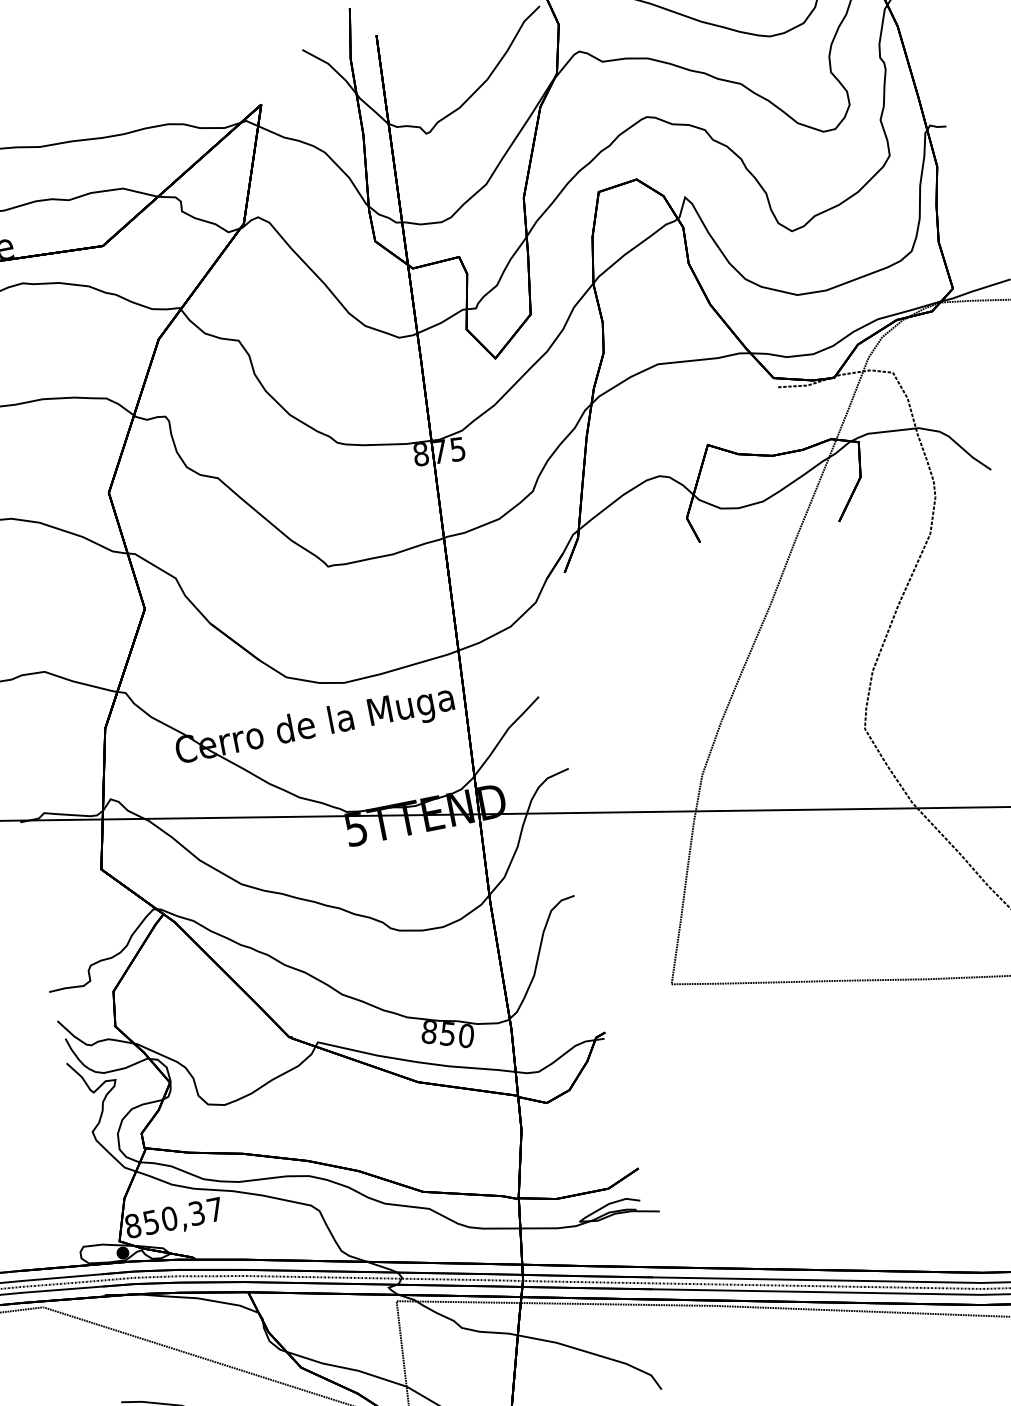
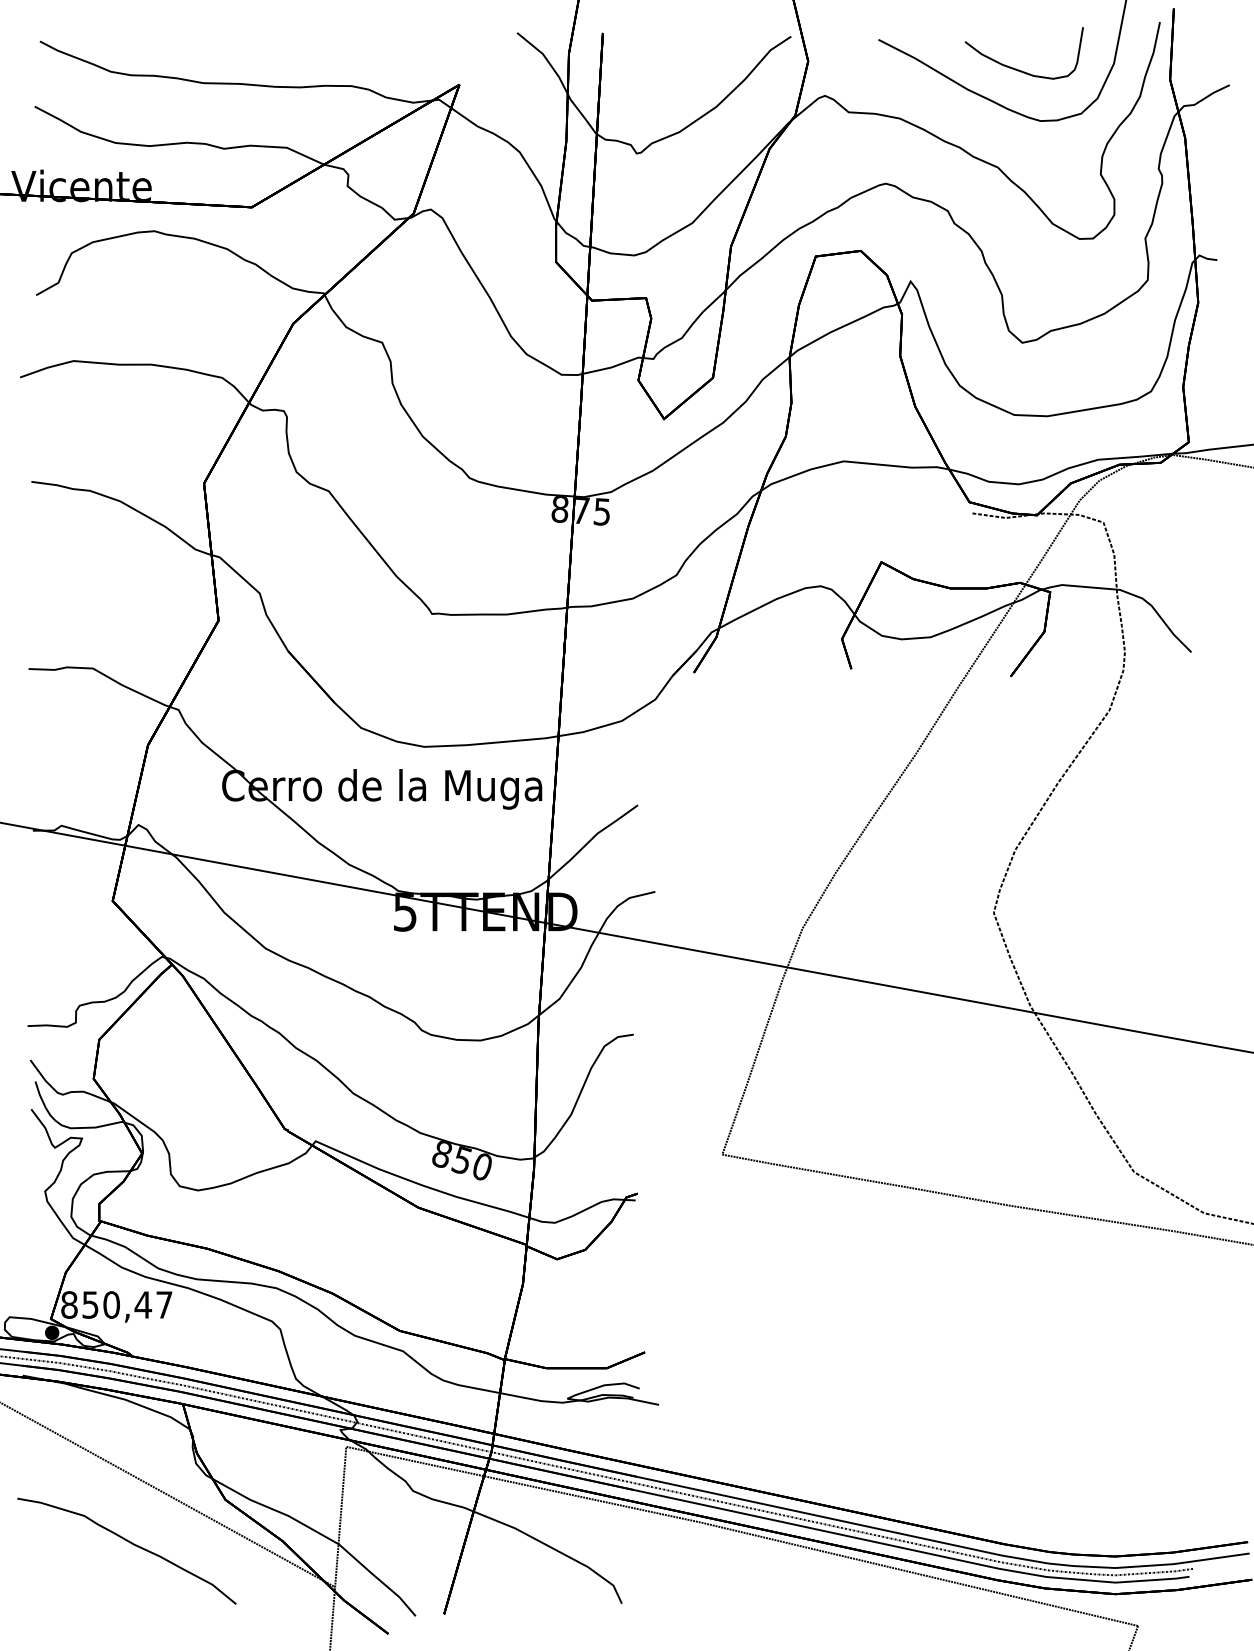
text: (197, 1212) -> (143, 1304), 850,37 -> 850,47

